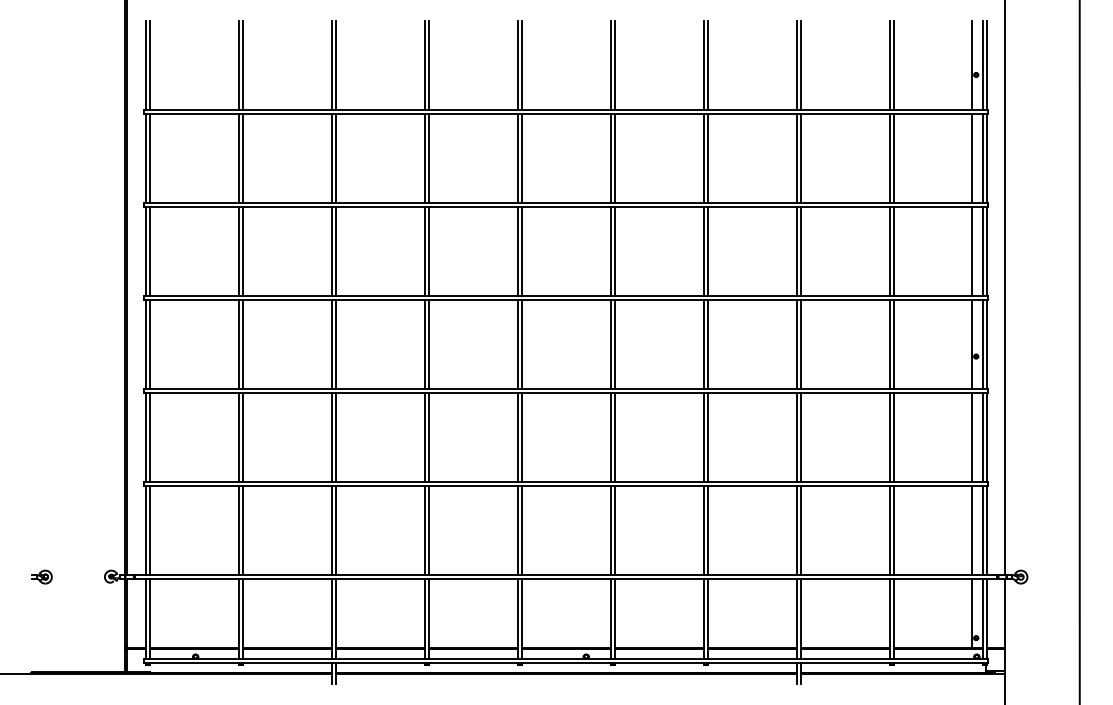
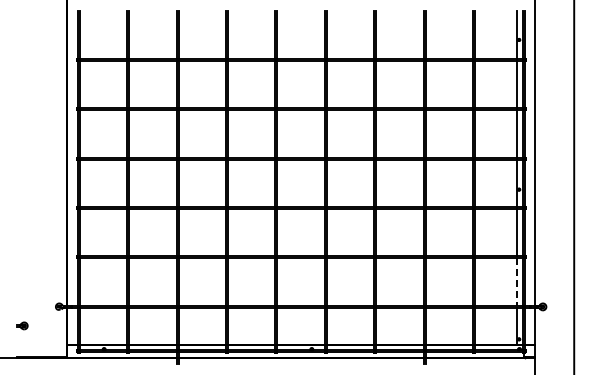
line: (971, 531) -> (516, 282), solid -> dashed
part: (42, 576) -> (22, 325), moved

